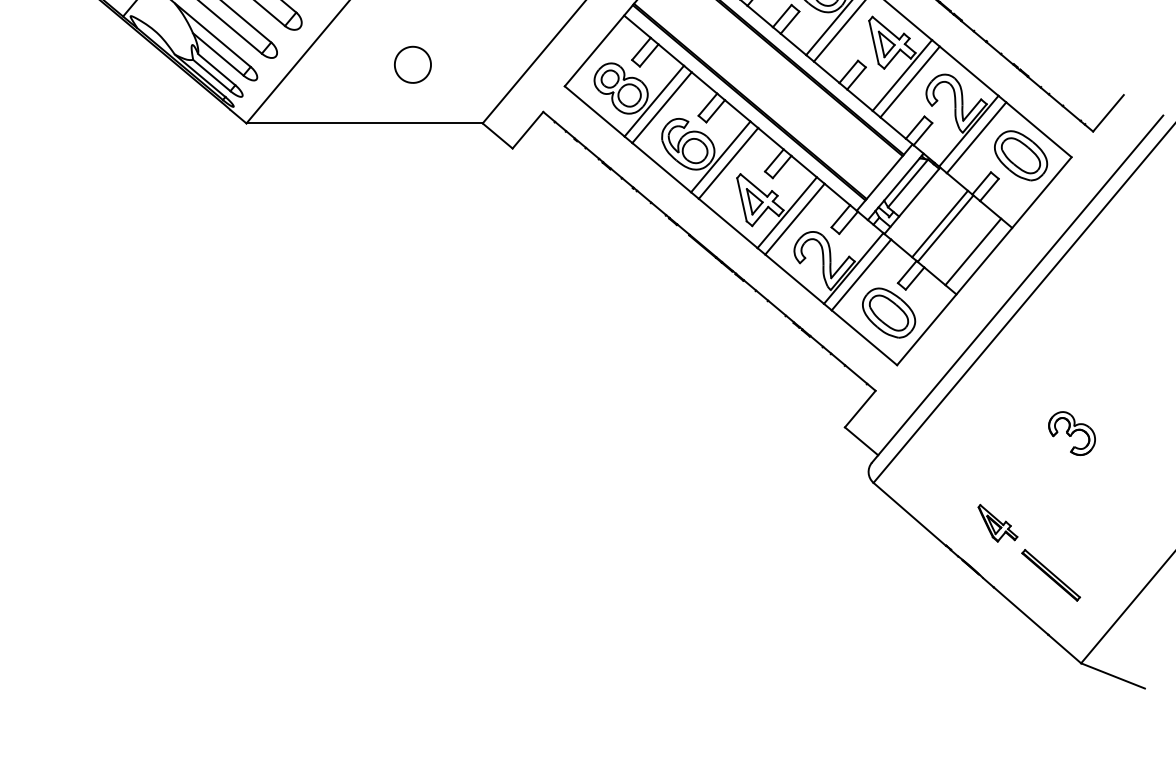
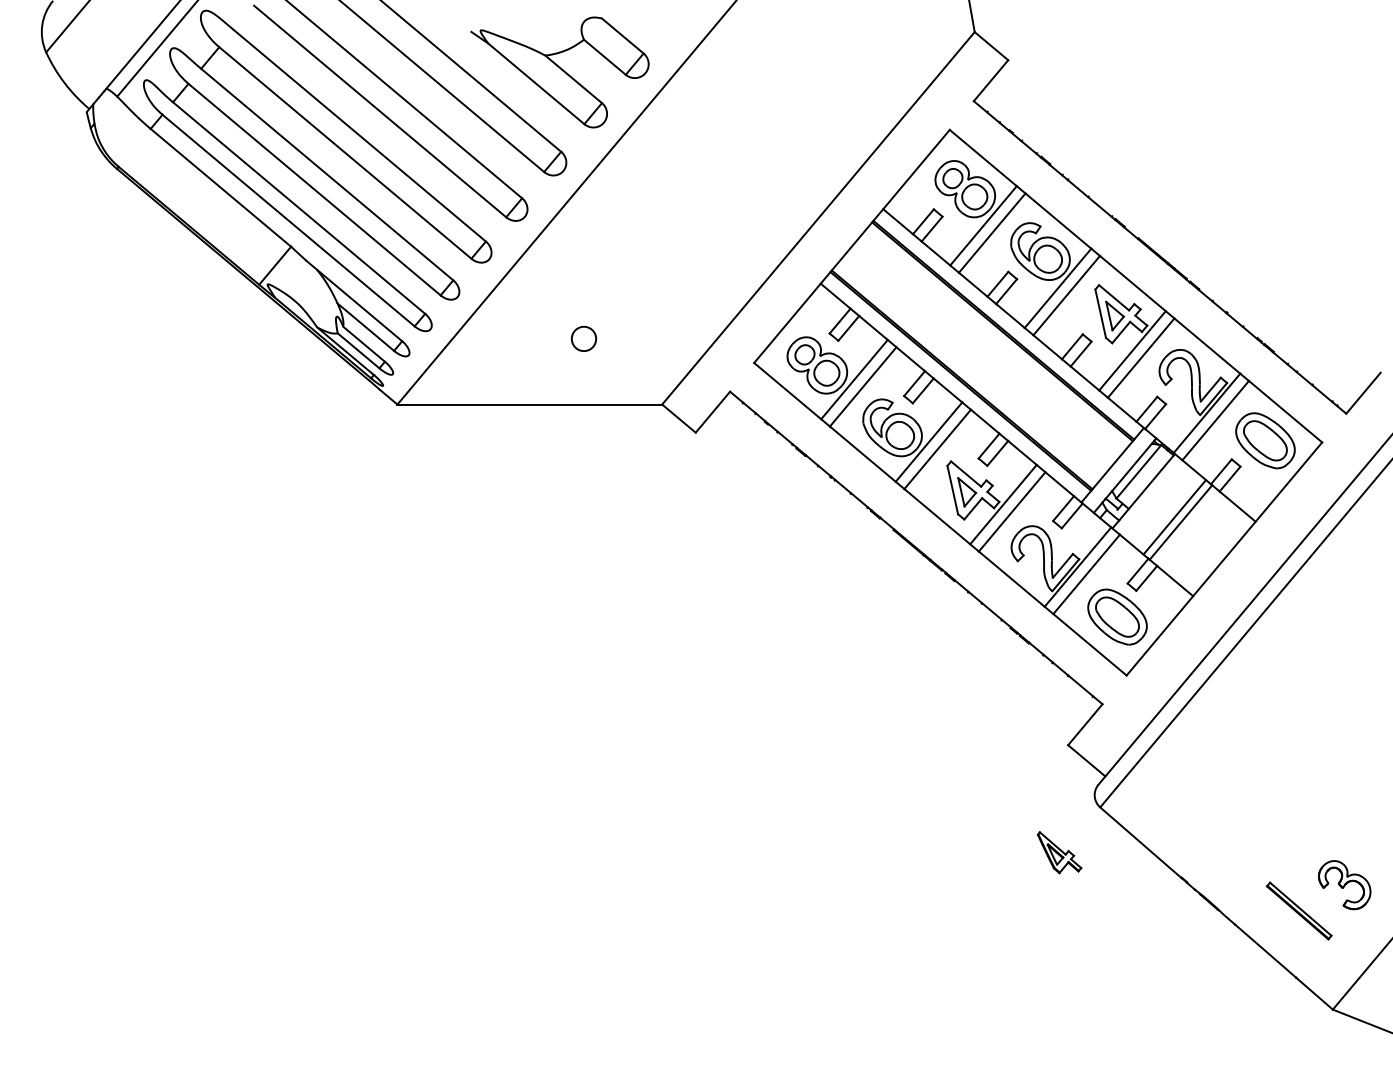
part: (412, 64) -> (583, 338), size x0.6
line: (972, 251) -> (1211, 548), removed
part: (1071, 433) -> (1344, 885), moved
part: (997, 523) -> (1059, 852), moved

